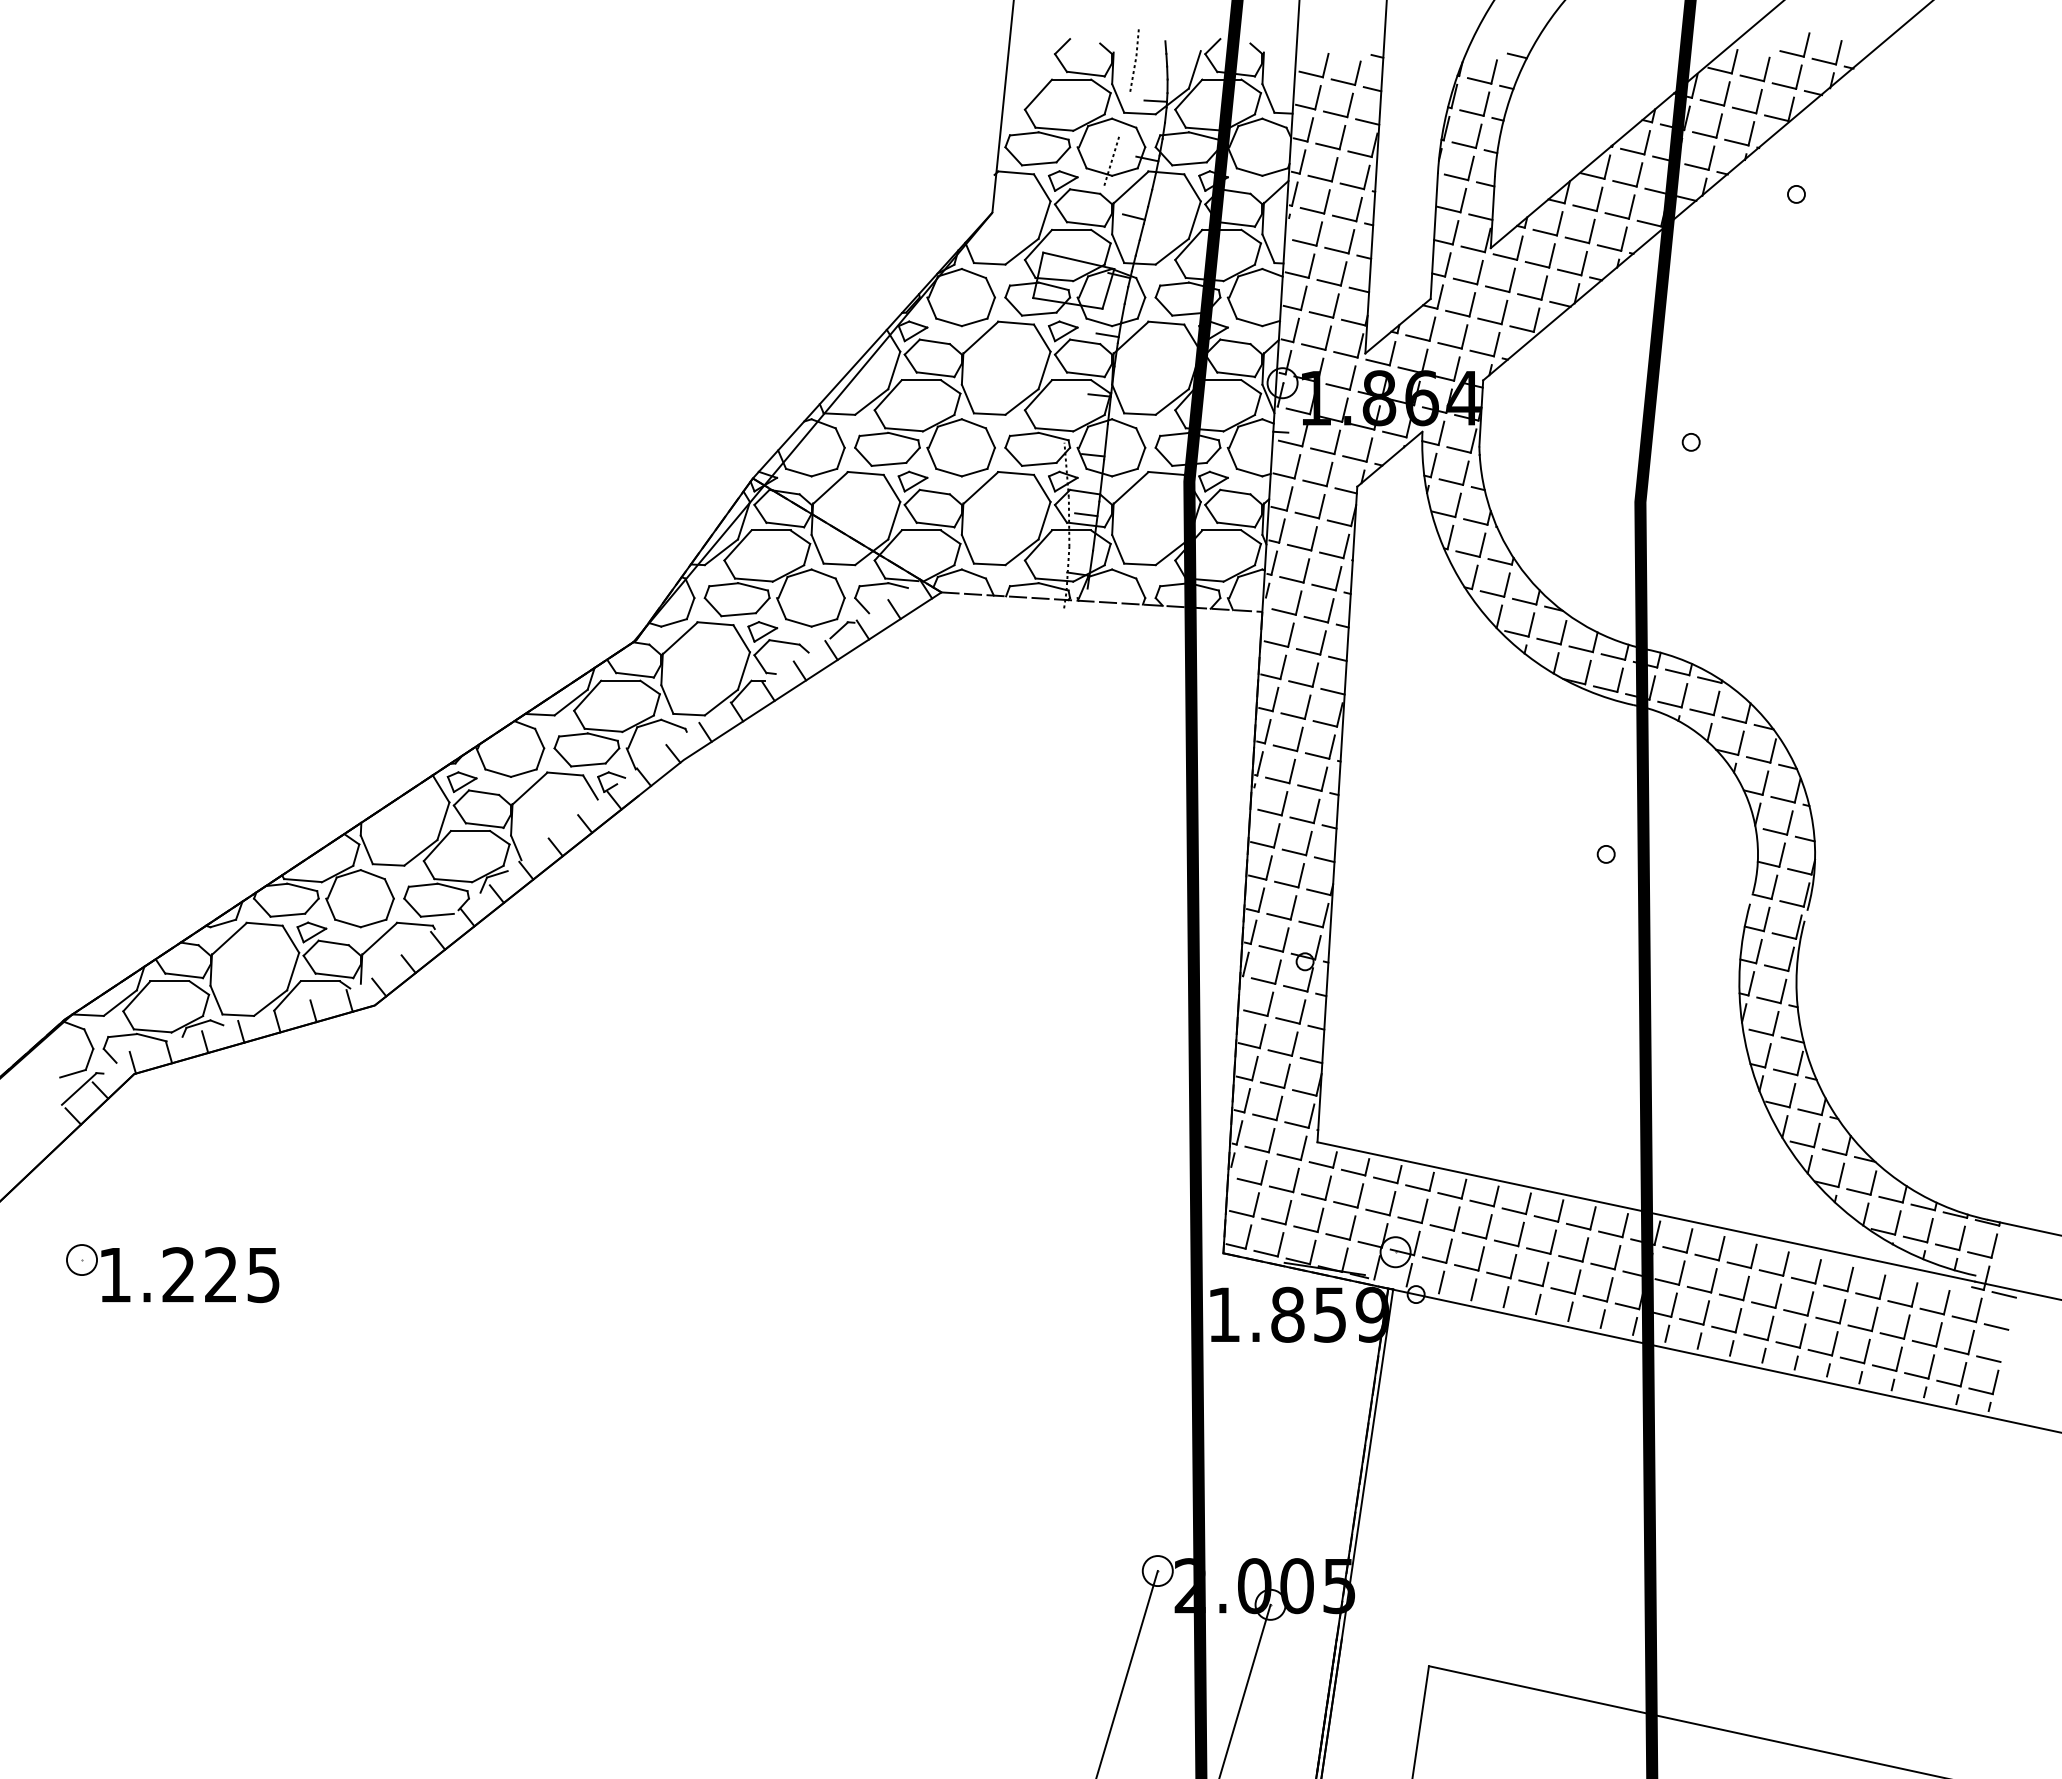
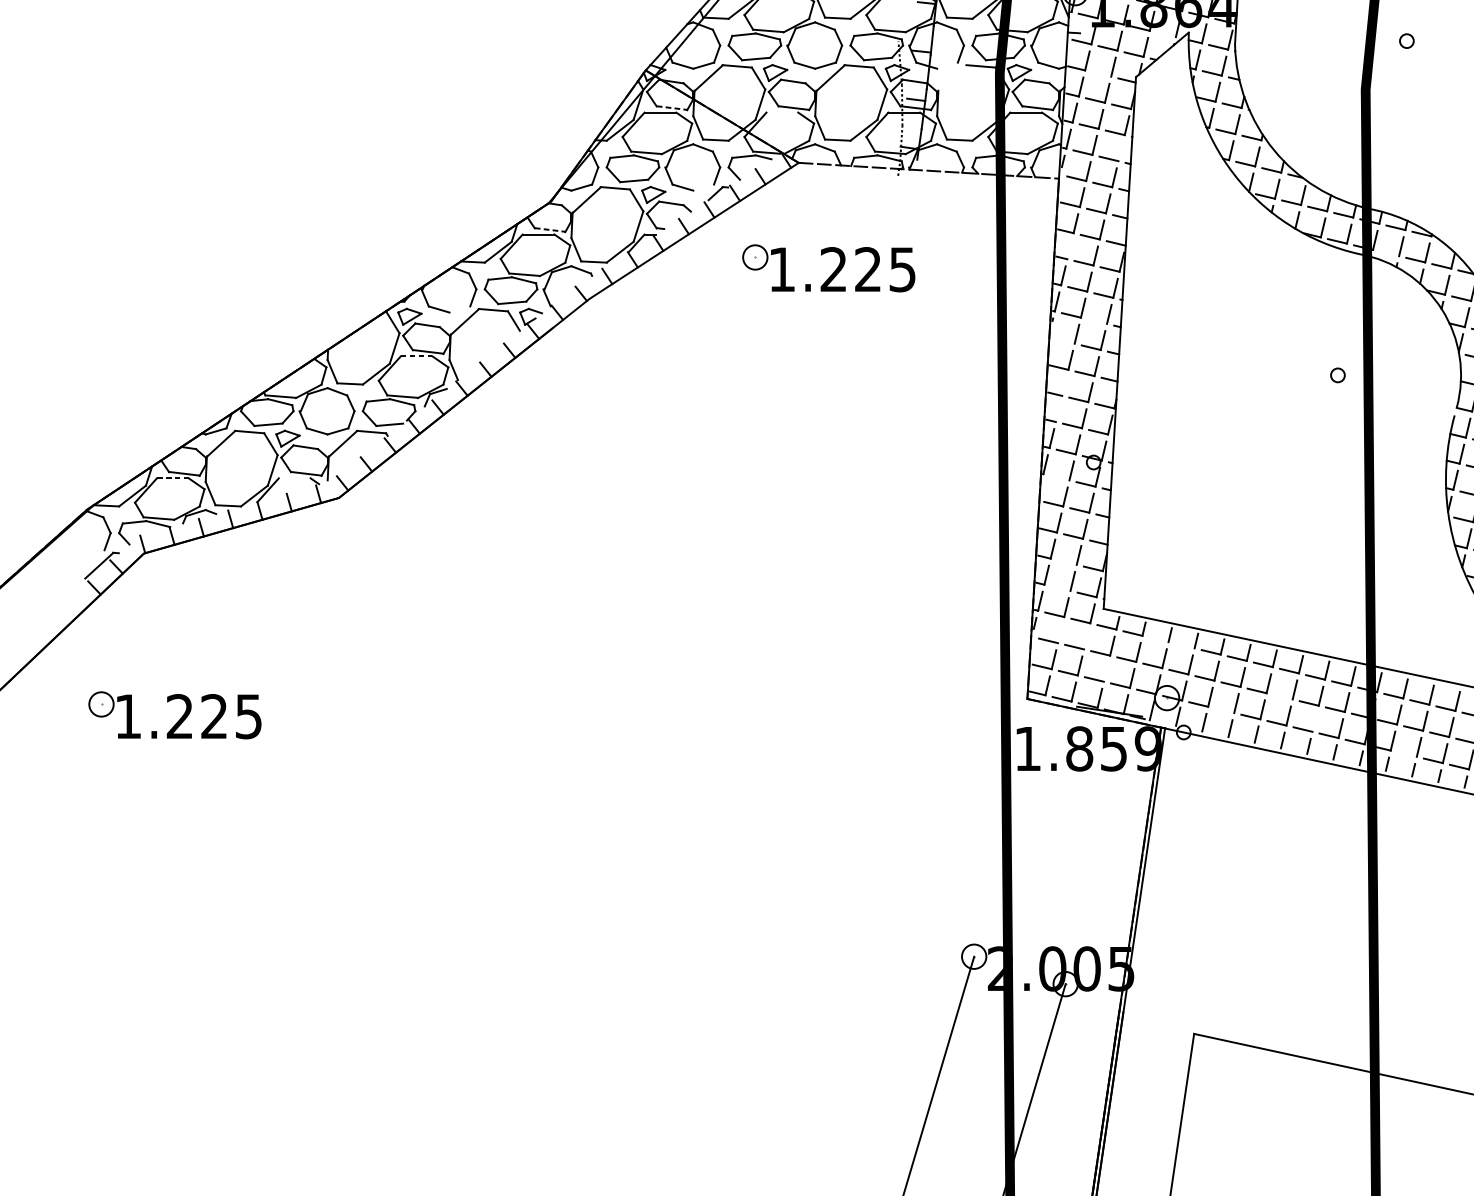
line: (1394, 434) -> (1166, 34), removed
line: (1124, 472) -> (947, 65), removed
line: (1314, 483) -> (1101, 74), removed
line: (1130, 487) -> (952, 77), removed
line: (785, 524) -> (672, 107), solid -> dashed
line: (920, 530) -> (781, 112), removed
line: (1338, 578) -> (1120, 151), removed
line: (824, 622) -> (703, 187), removed
line: (635, 675) -> (550, 230), solid -> dashed
line: (1275, 699) -> (1069, 249), removed
line: (1669, 704) -> (1389, 253), removed
part: (984, 726) -> (833, 271), added
line: (523, 772) -> (459, 308), removed
line: (1309, 787) -> (1097, 321), removed
line: (1269, 812) -> (1064, 341), removed
line: (470, 831) -> (416, 356), solid -> dashed
line: (1268, 867) -> (1063, 386), removed
line: (1261, 899) -> (1058, 411), removed
line: (1263, 980) -> (1059, 477), removed
line: (169, 981) -> (172, 478), solid -> dashed
line: (319, 981) -> (294, 478), removed
line: (72, 1073) -> (93, 553), removed
line: (1272, 1085) -> (1067, 562), removed
line: (1264, 1117) -> (1060, 588), removed
line: (1263, 1172) -> (1059, 633), removed
line: (1295, 1180) -> (1085, 639), removed
line: (1385, 1180) -> (1158, 639), removed
line: (1417, 1187) -> (1184, 645), removed
line: (1320, 1220) -> (1106, 672), removed
line: (1538, 1250) -> (1283, 696), removed
line: (1466, 1267) -> (1224, 710), removed
line: (1577, 1281) -> (1314, 721), removed
line: (1691, 1321) -> (1407, 754), removed

